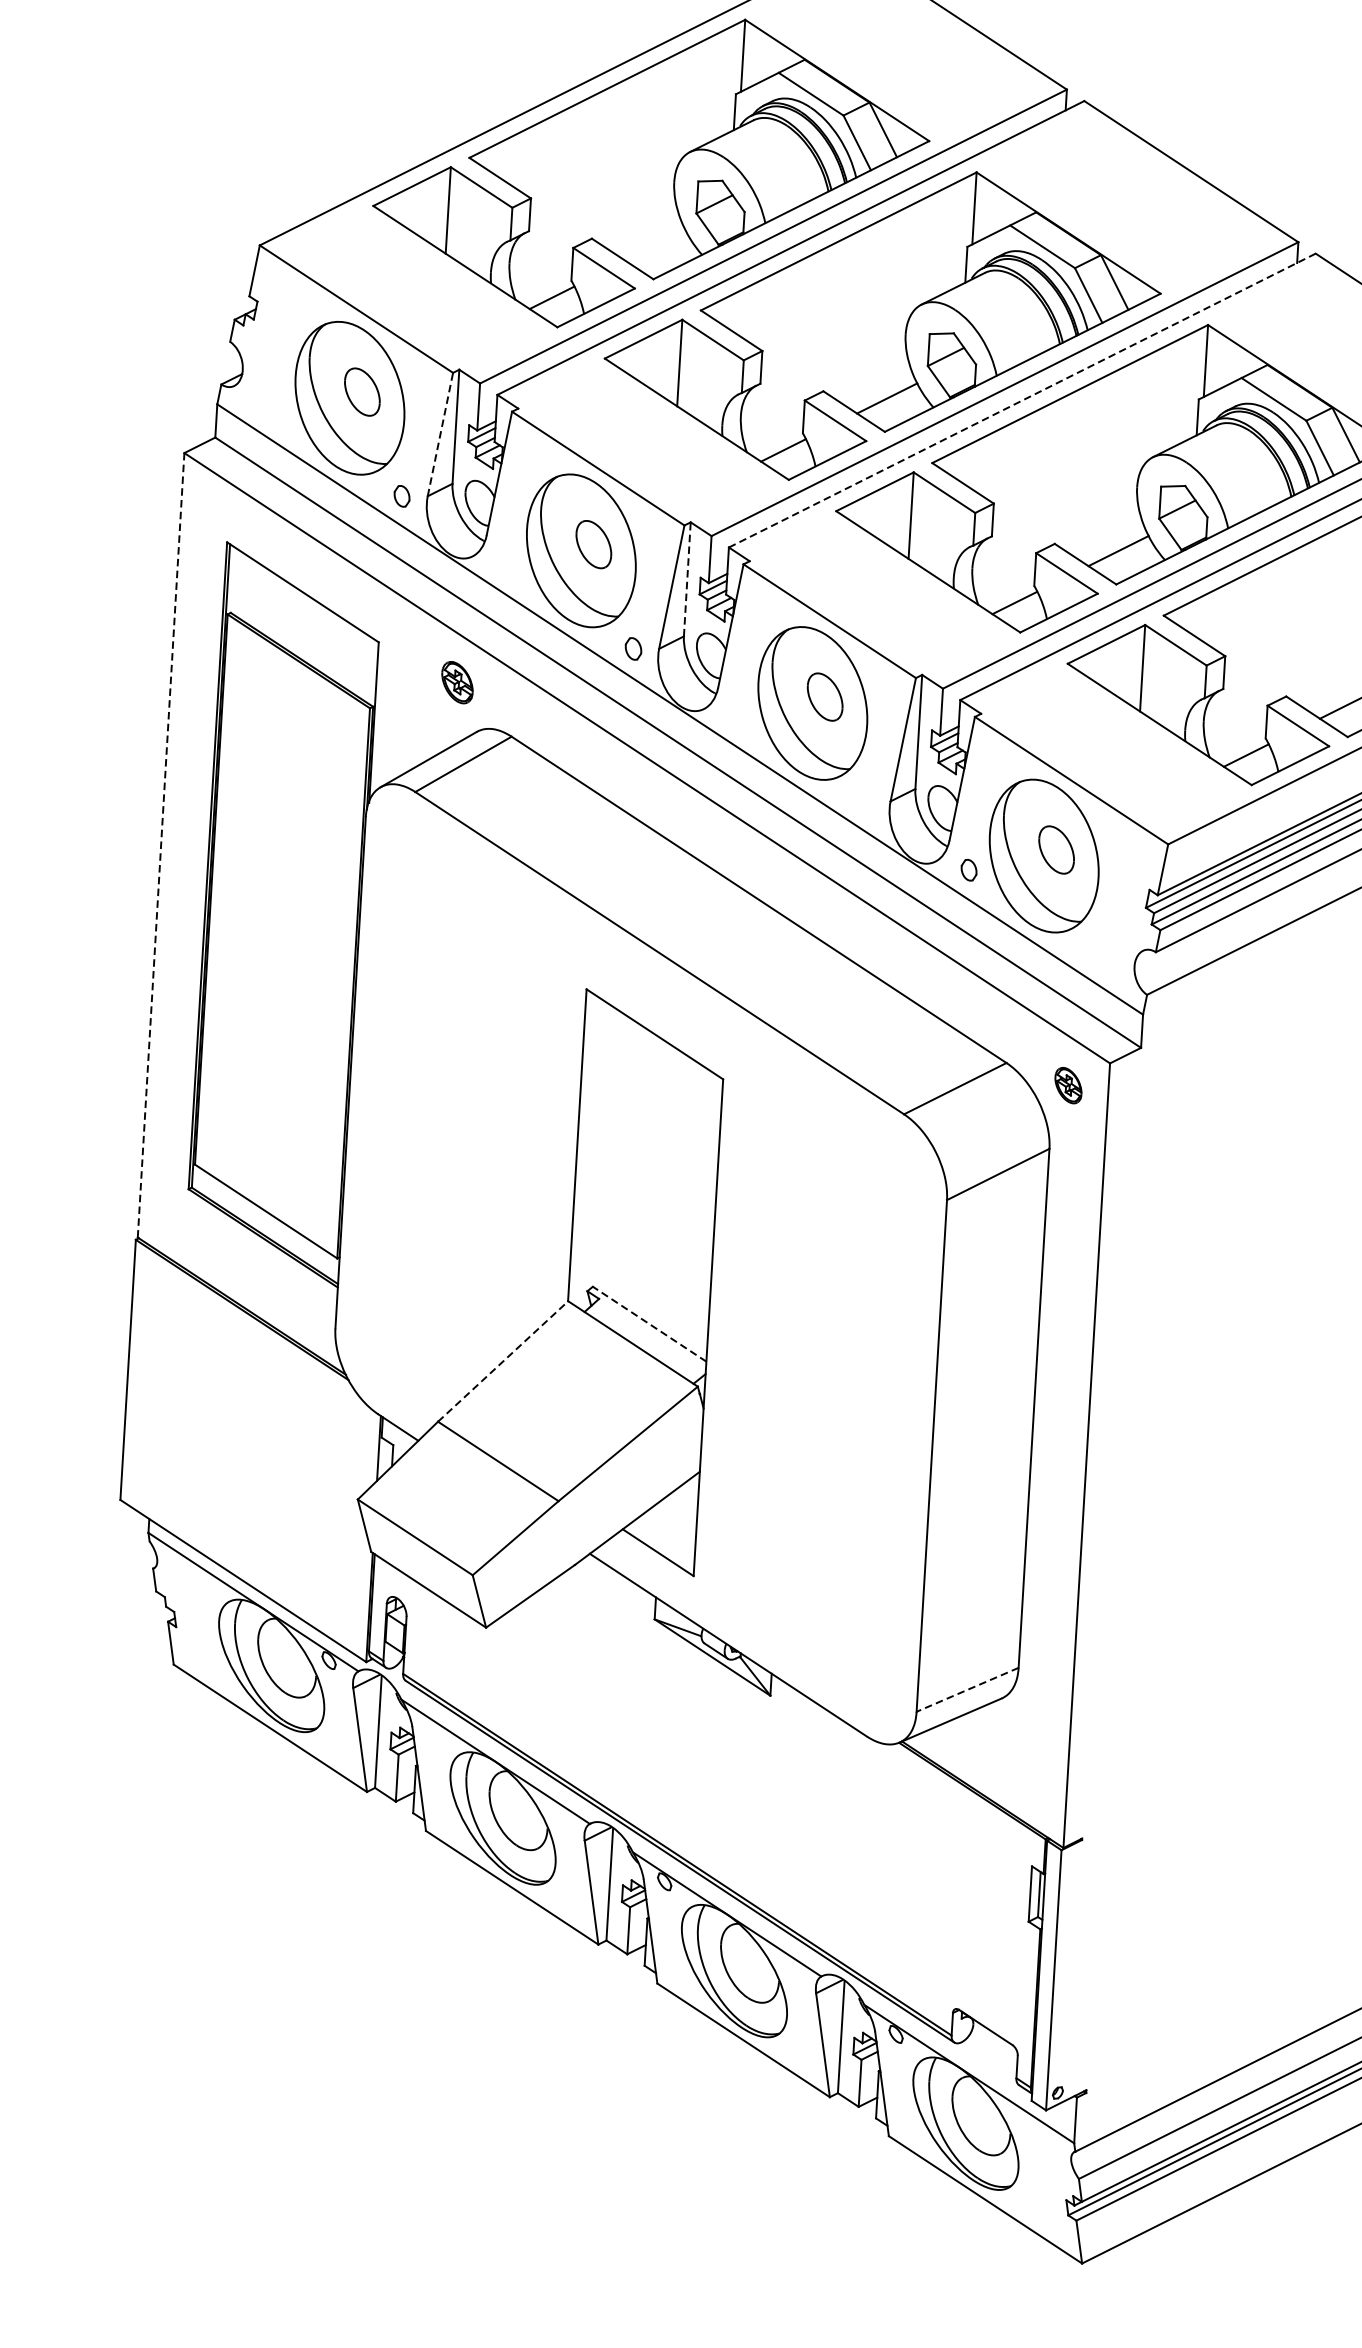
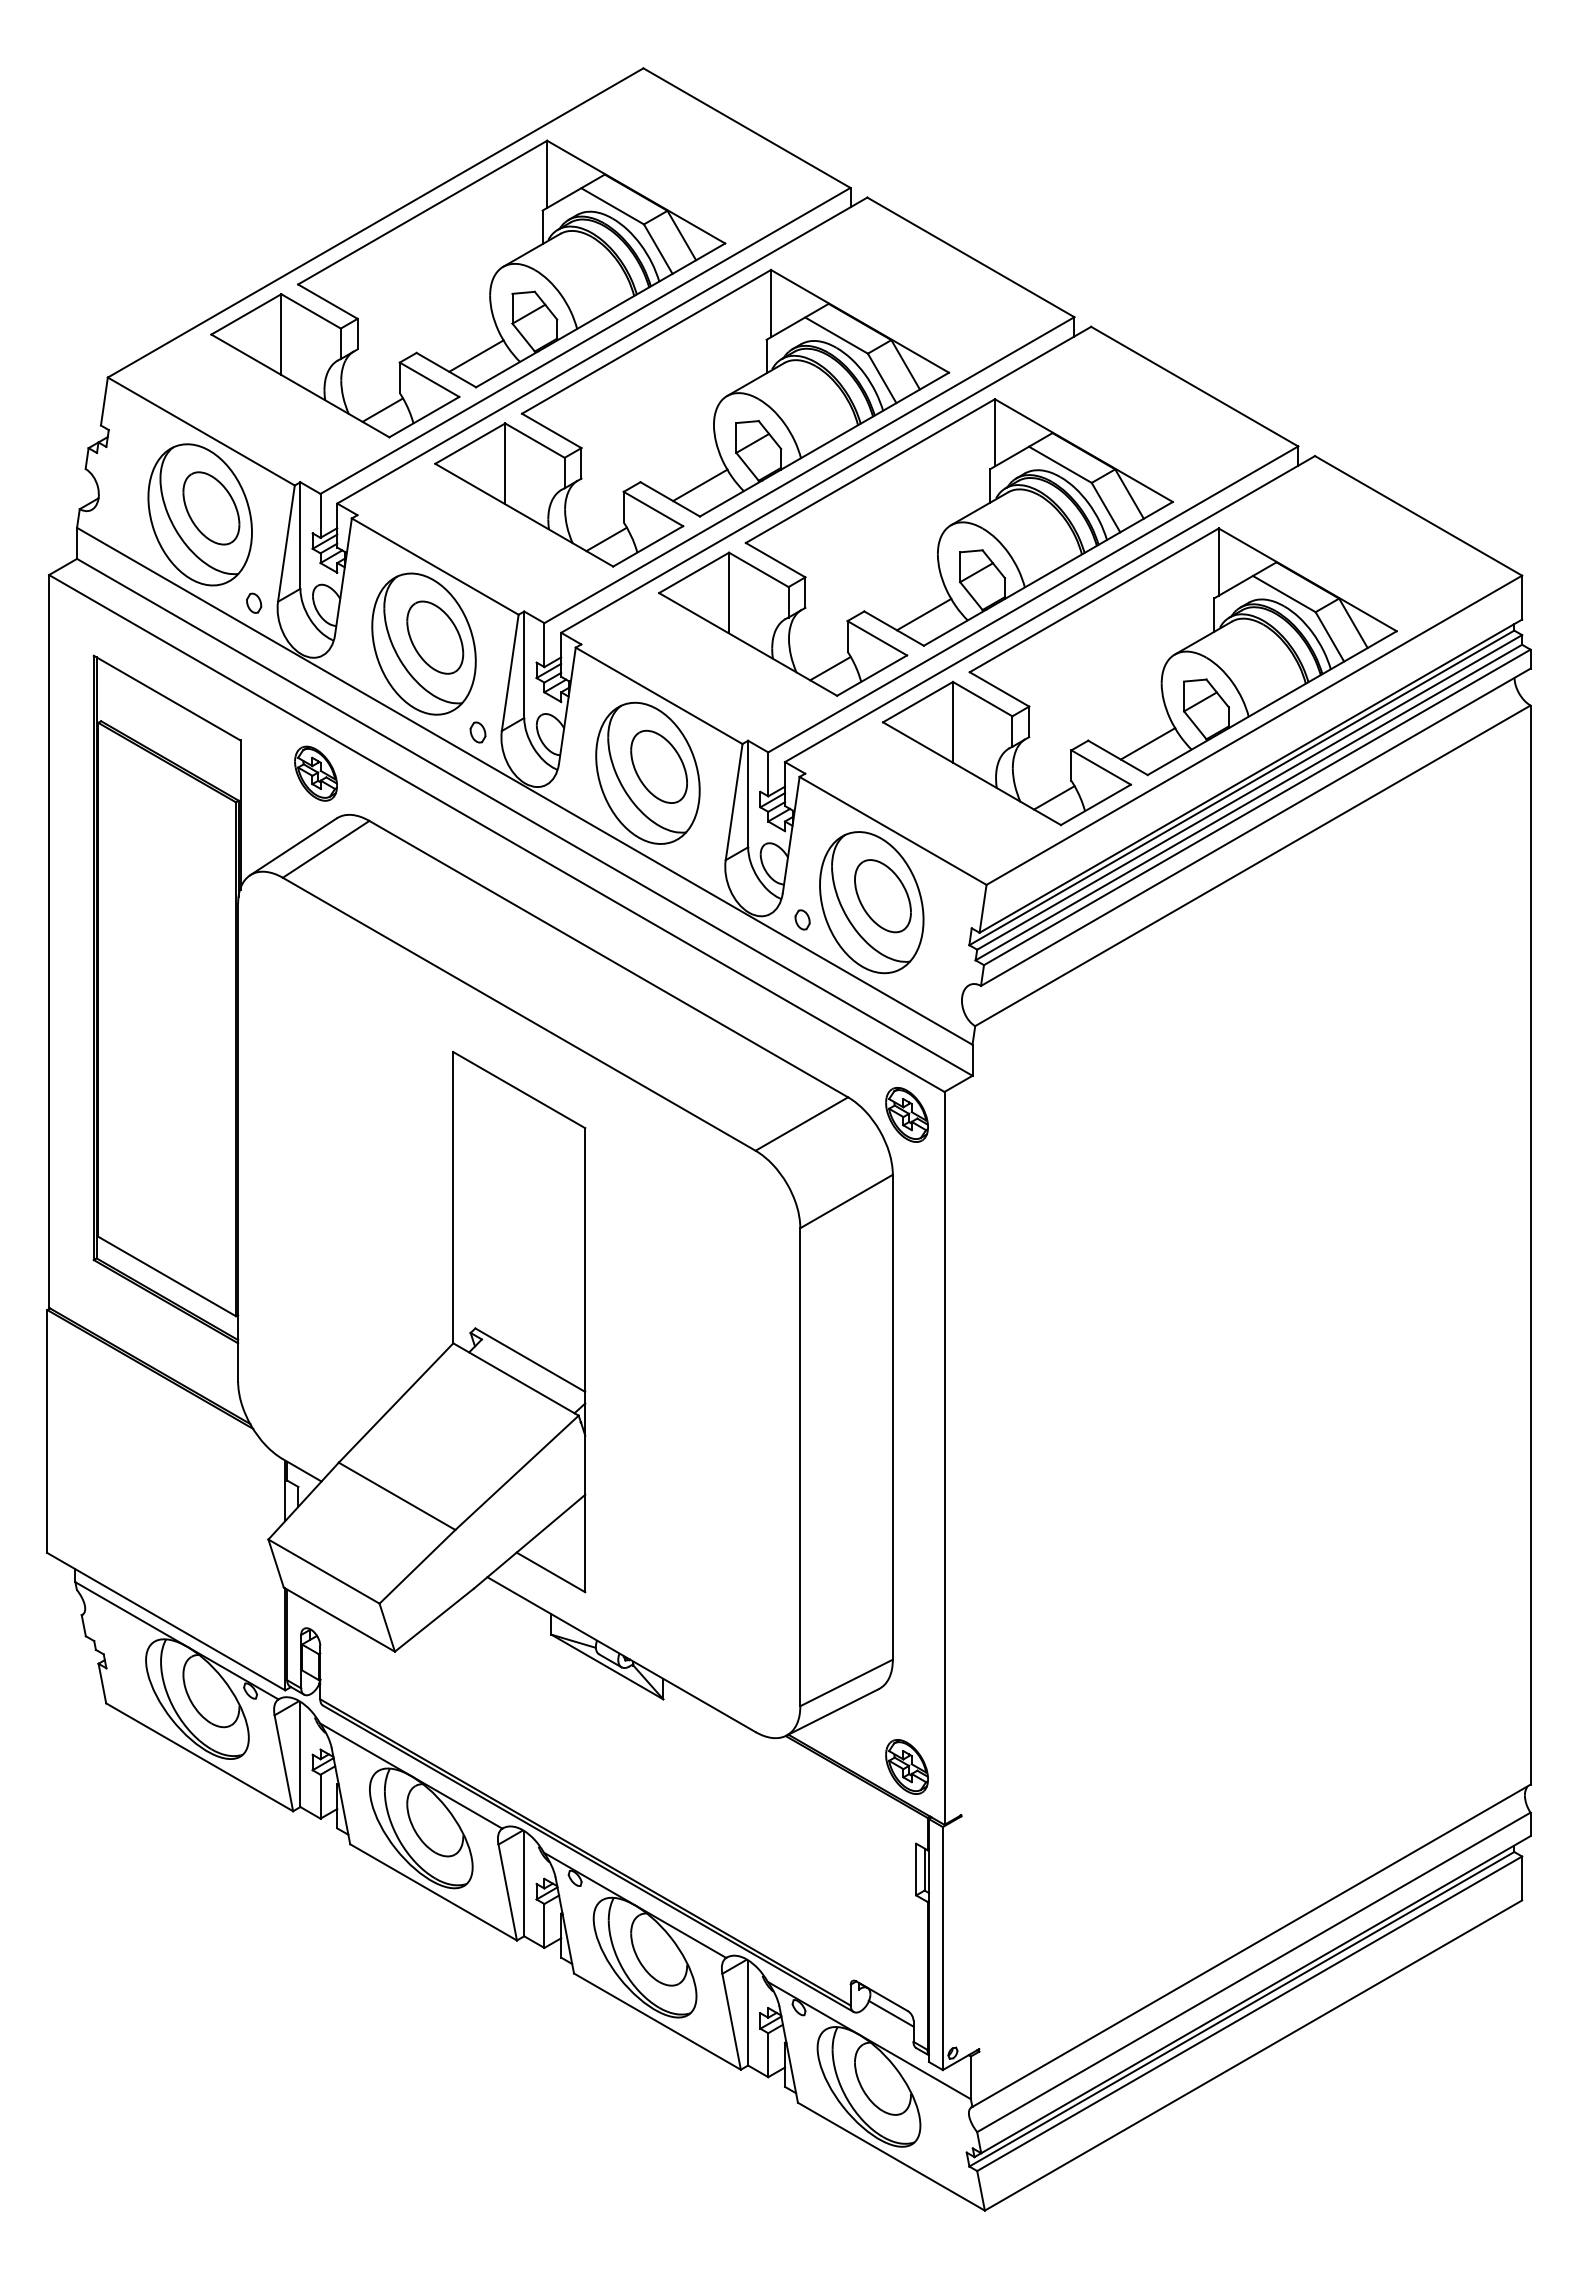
line: (655, 245) -> (476, 355), added
part: (362, 392) -> (211, 508), size x1.67
line: (1022, 400) -> (826, 479), dashed -> solid
line: (440, 434) -> (286, 543), dashed -> solid
part: (594, 544) -> (435, 637), size x1.67
line: (687, 579) -> (524, 664), dashed -> solid
part: (456, 682) -> (315, 773), size x1.43
part: (824, 696) -> (658, 766), size x1.67
line: (161, 844) -> (49, 940), dashed -> solid
part: (1056, 850) -> (882, 896), size x1.67
part: (1067, 1085) -> (906, 1114), size x1.67
line: (648, 1323) -> (529, 1359), dashed -> solid
line: (503, 1362) -> (396, 1403), dashed -> solid
line: (967, 1689) -> (846, 1682), dashed -> solid
part: (1026, 1783) -> (906, 1766), added
line: (993, 2046) -> (890, 2013), added

